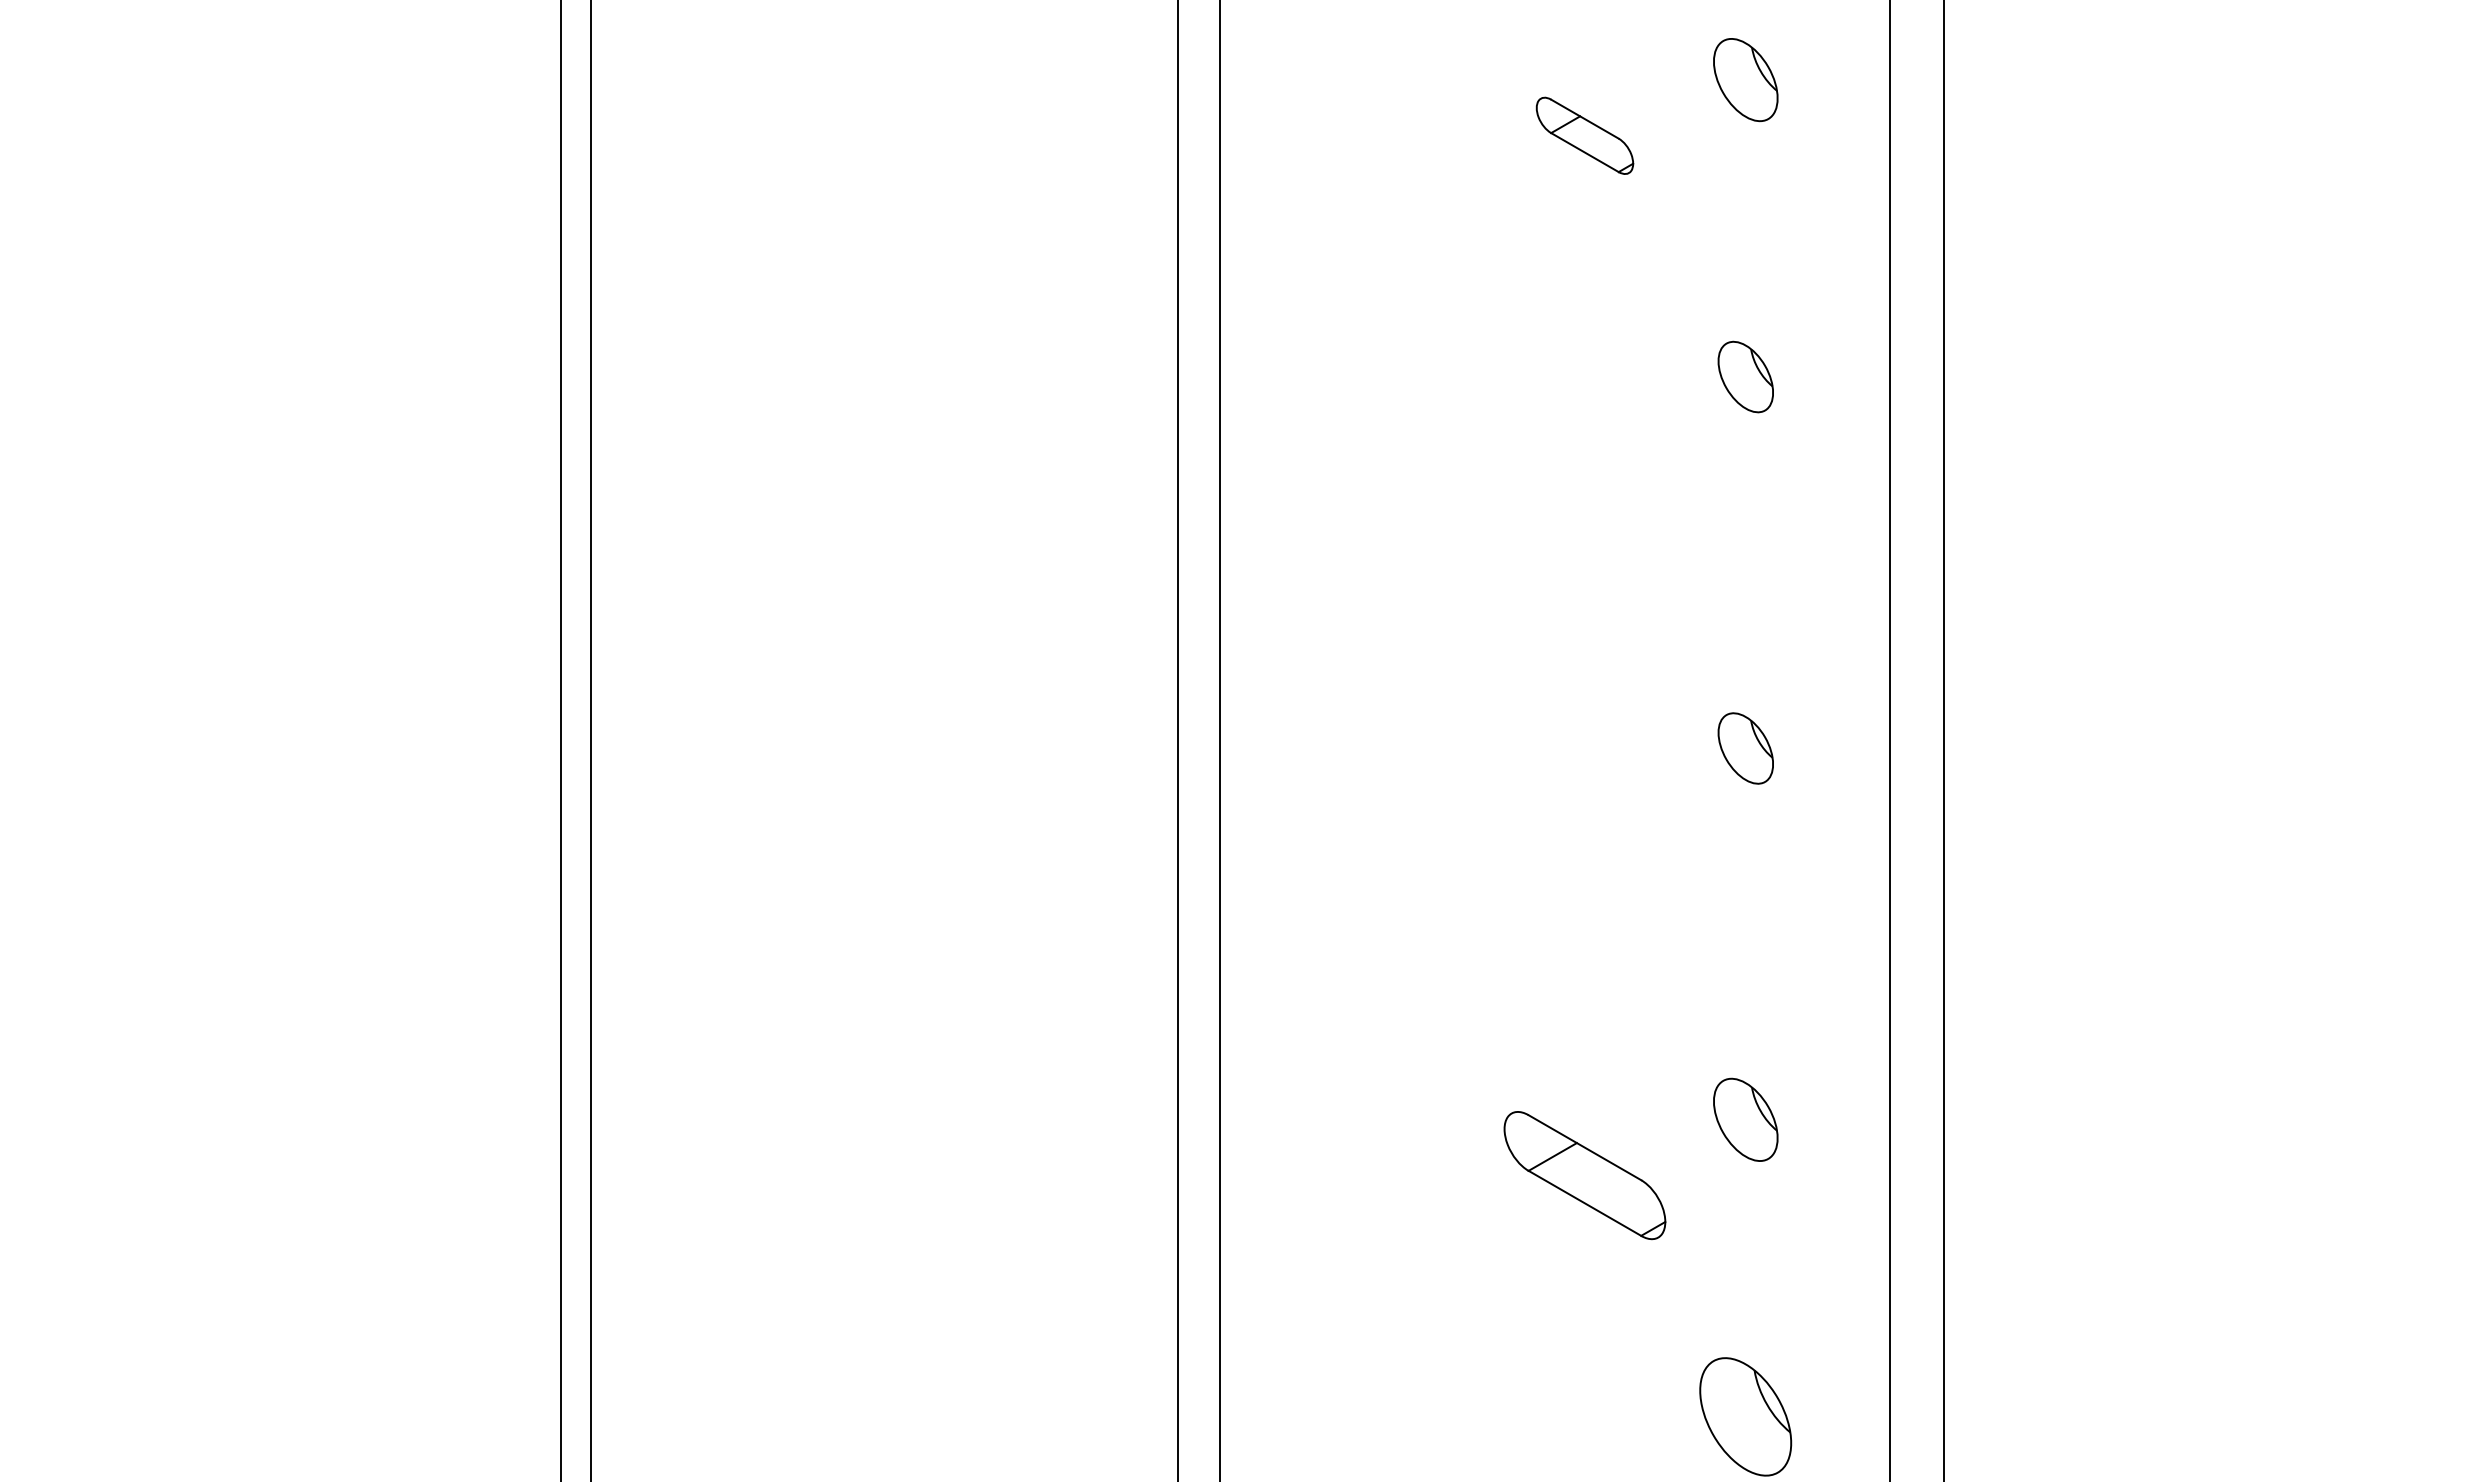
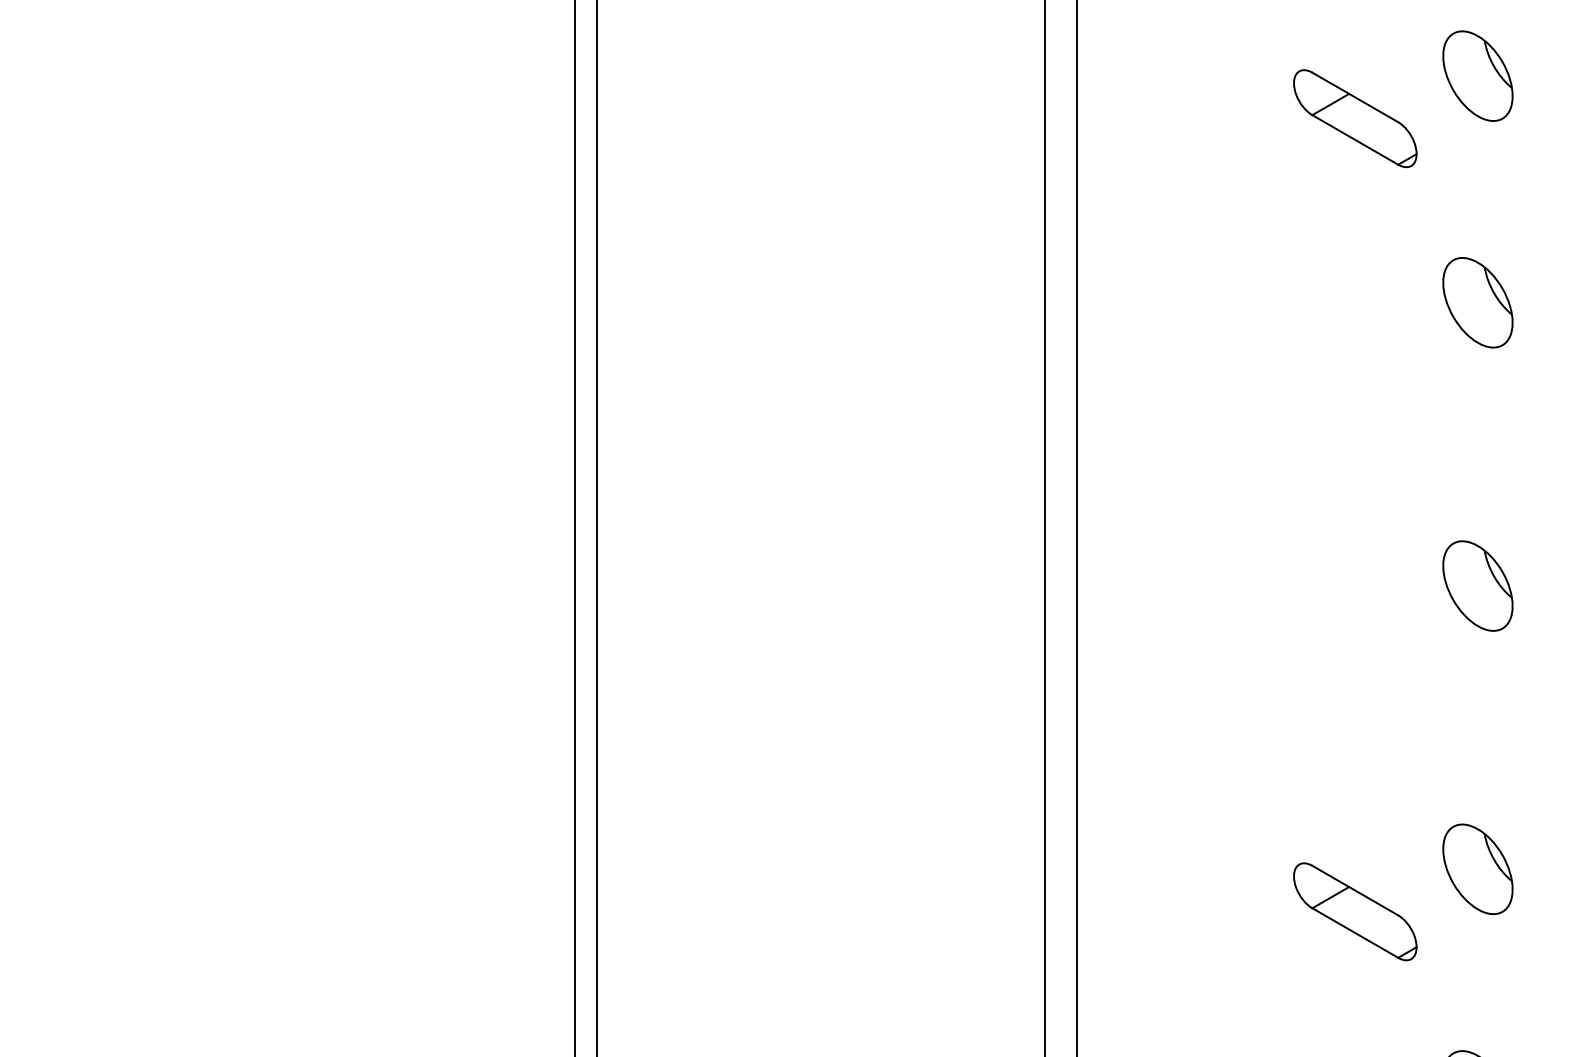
part: (1745, 79) -> (1477, 75), size x1.43
part: (1584, 135) -> (1354, 118), size x1.67
part: (1745, 376) -> (1477, 302), size x1.67
part: (1745, 748) -> (1477, 586), size x1.67
part: (1745, 1119) -> (1477, 869), size x1.43

